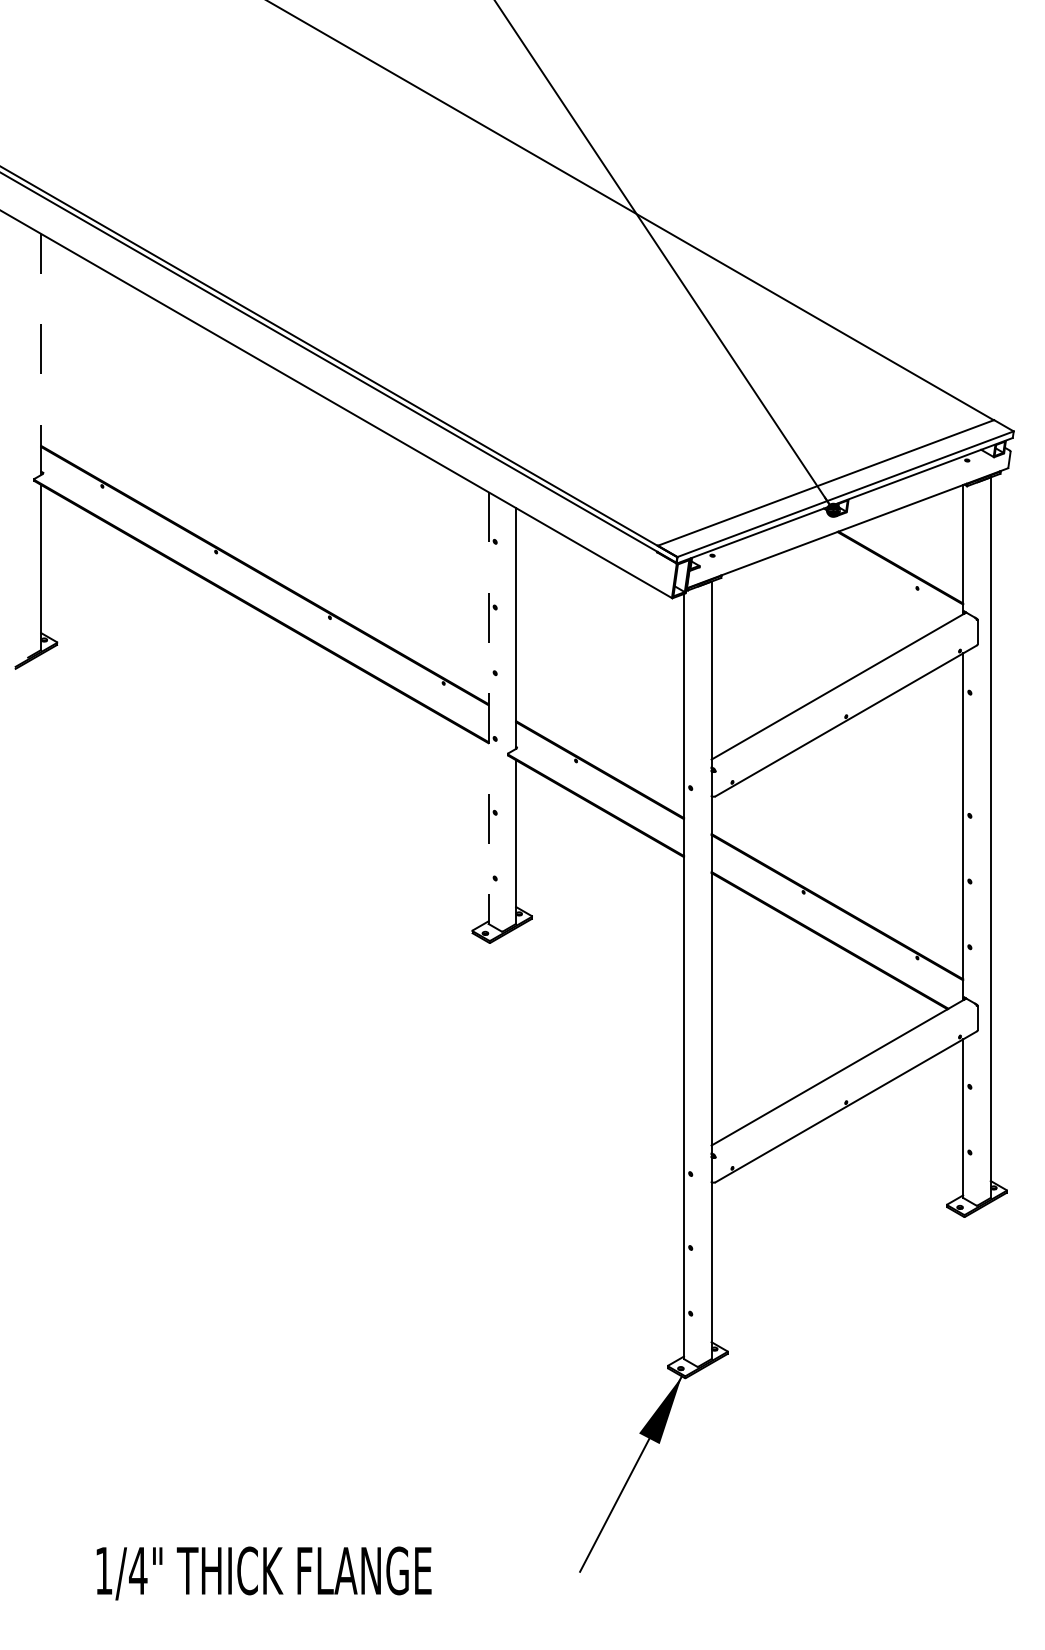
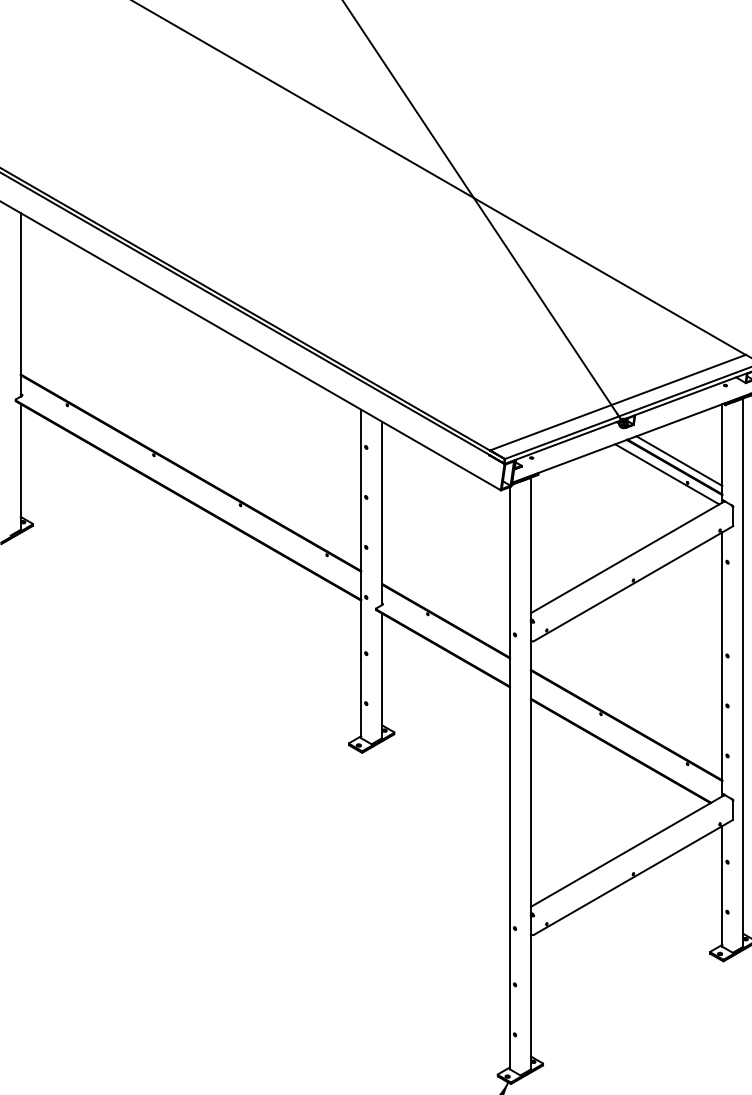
line: (41, 354) -> (21, 304), dashed -> solid
line: (906, 559) -> (679, 460), added
line: (890, 576) -> (667, 473), added
line: (488, 707) -> (361, 573), dashed -> solid

